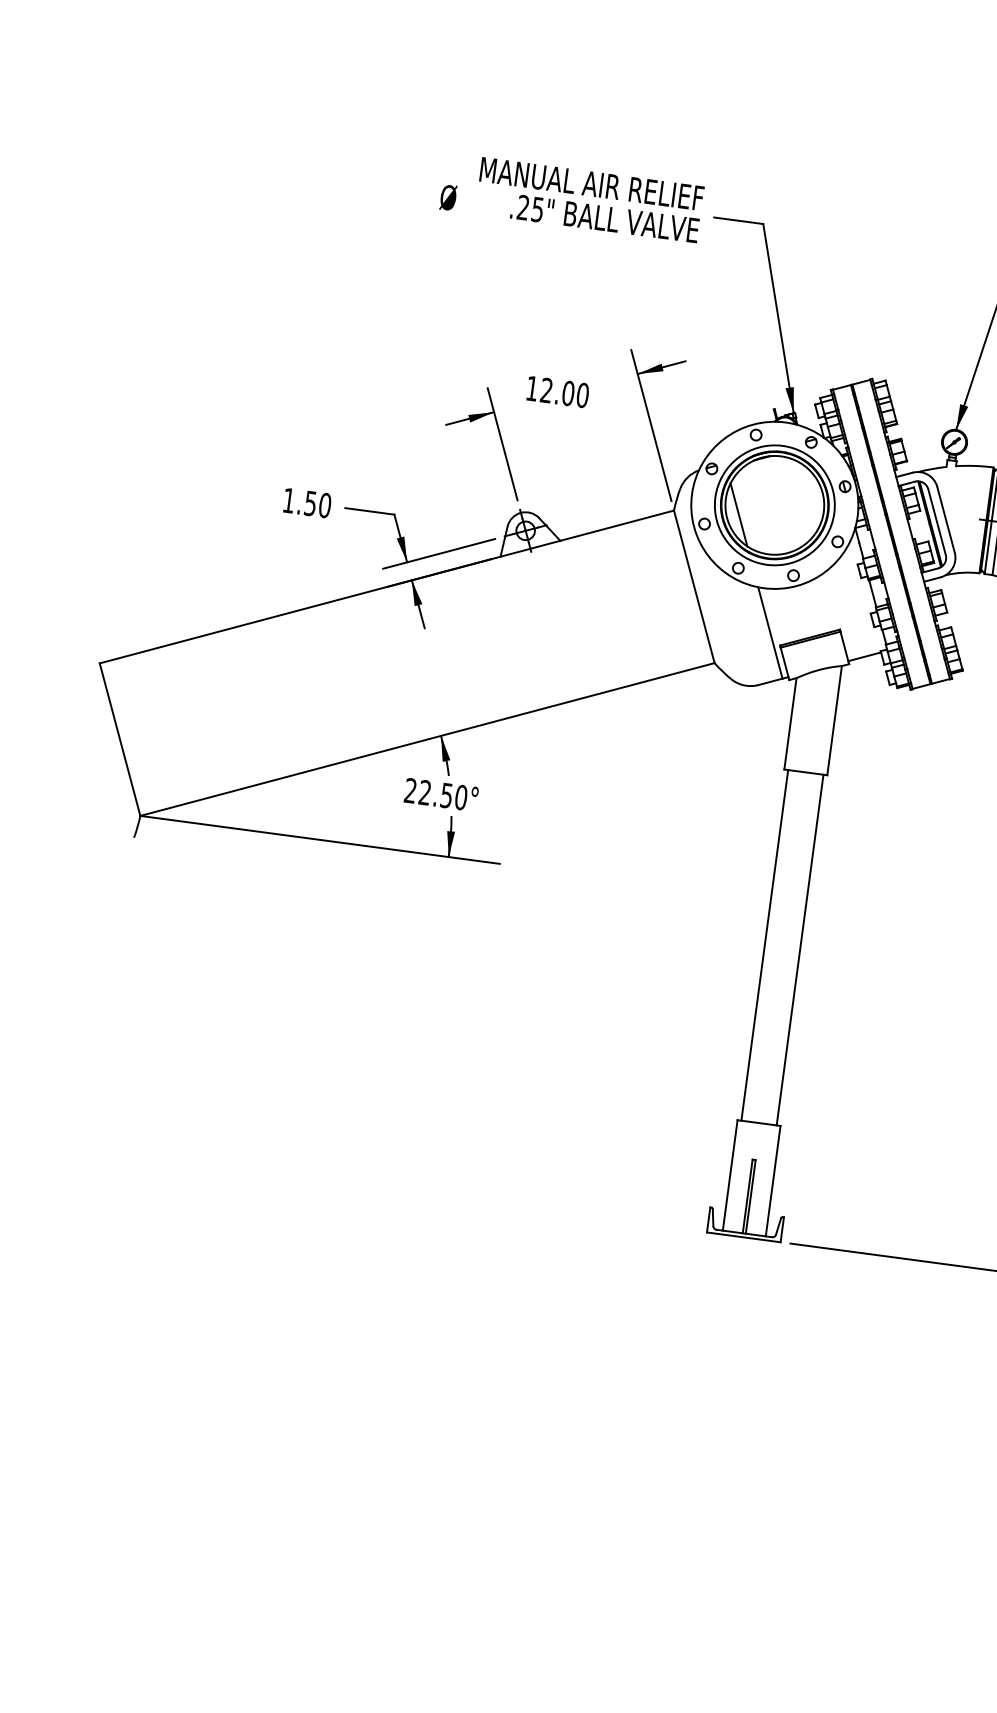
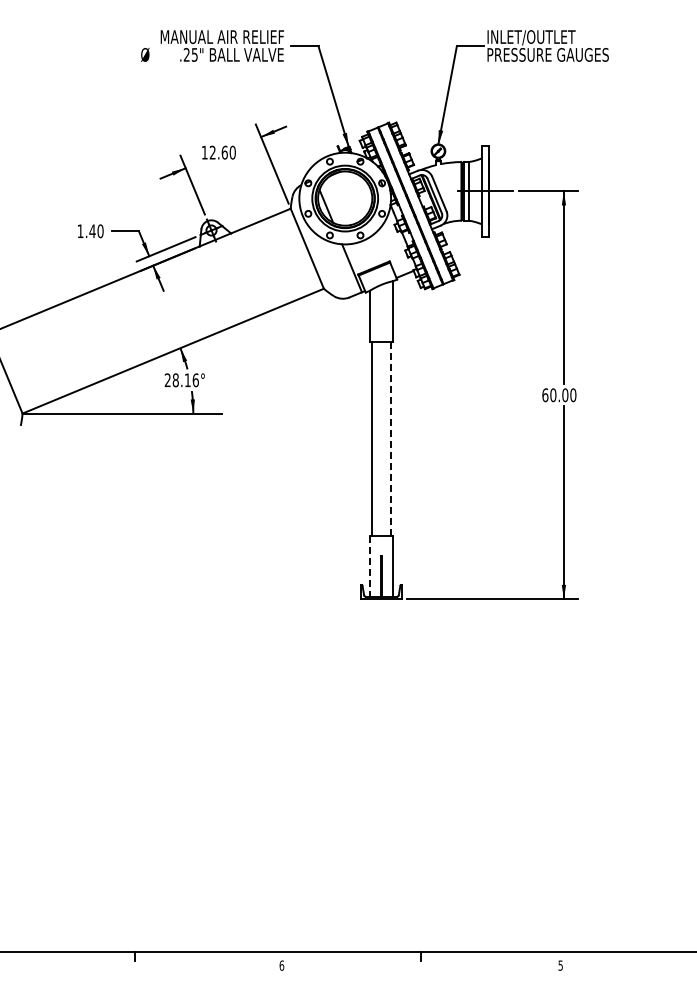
text: (567, 393) -> (224, 152), 12.00 -> 12.60
text: (310, 503) -> (92, 231), 1.50 -> 1.40
text: (442, 795) -> (185, 380), 22.50° -> 28.16°
line: (800, 949) -> (391, 438), solid -> dashed
line: (730, 1175) -> (369, 566), solid -> dashed

